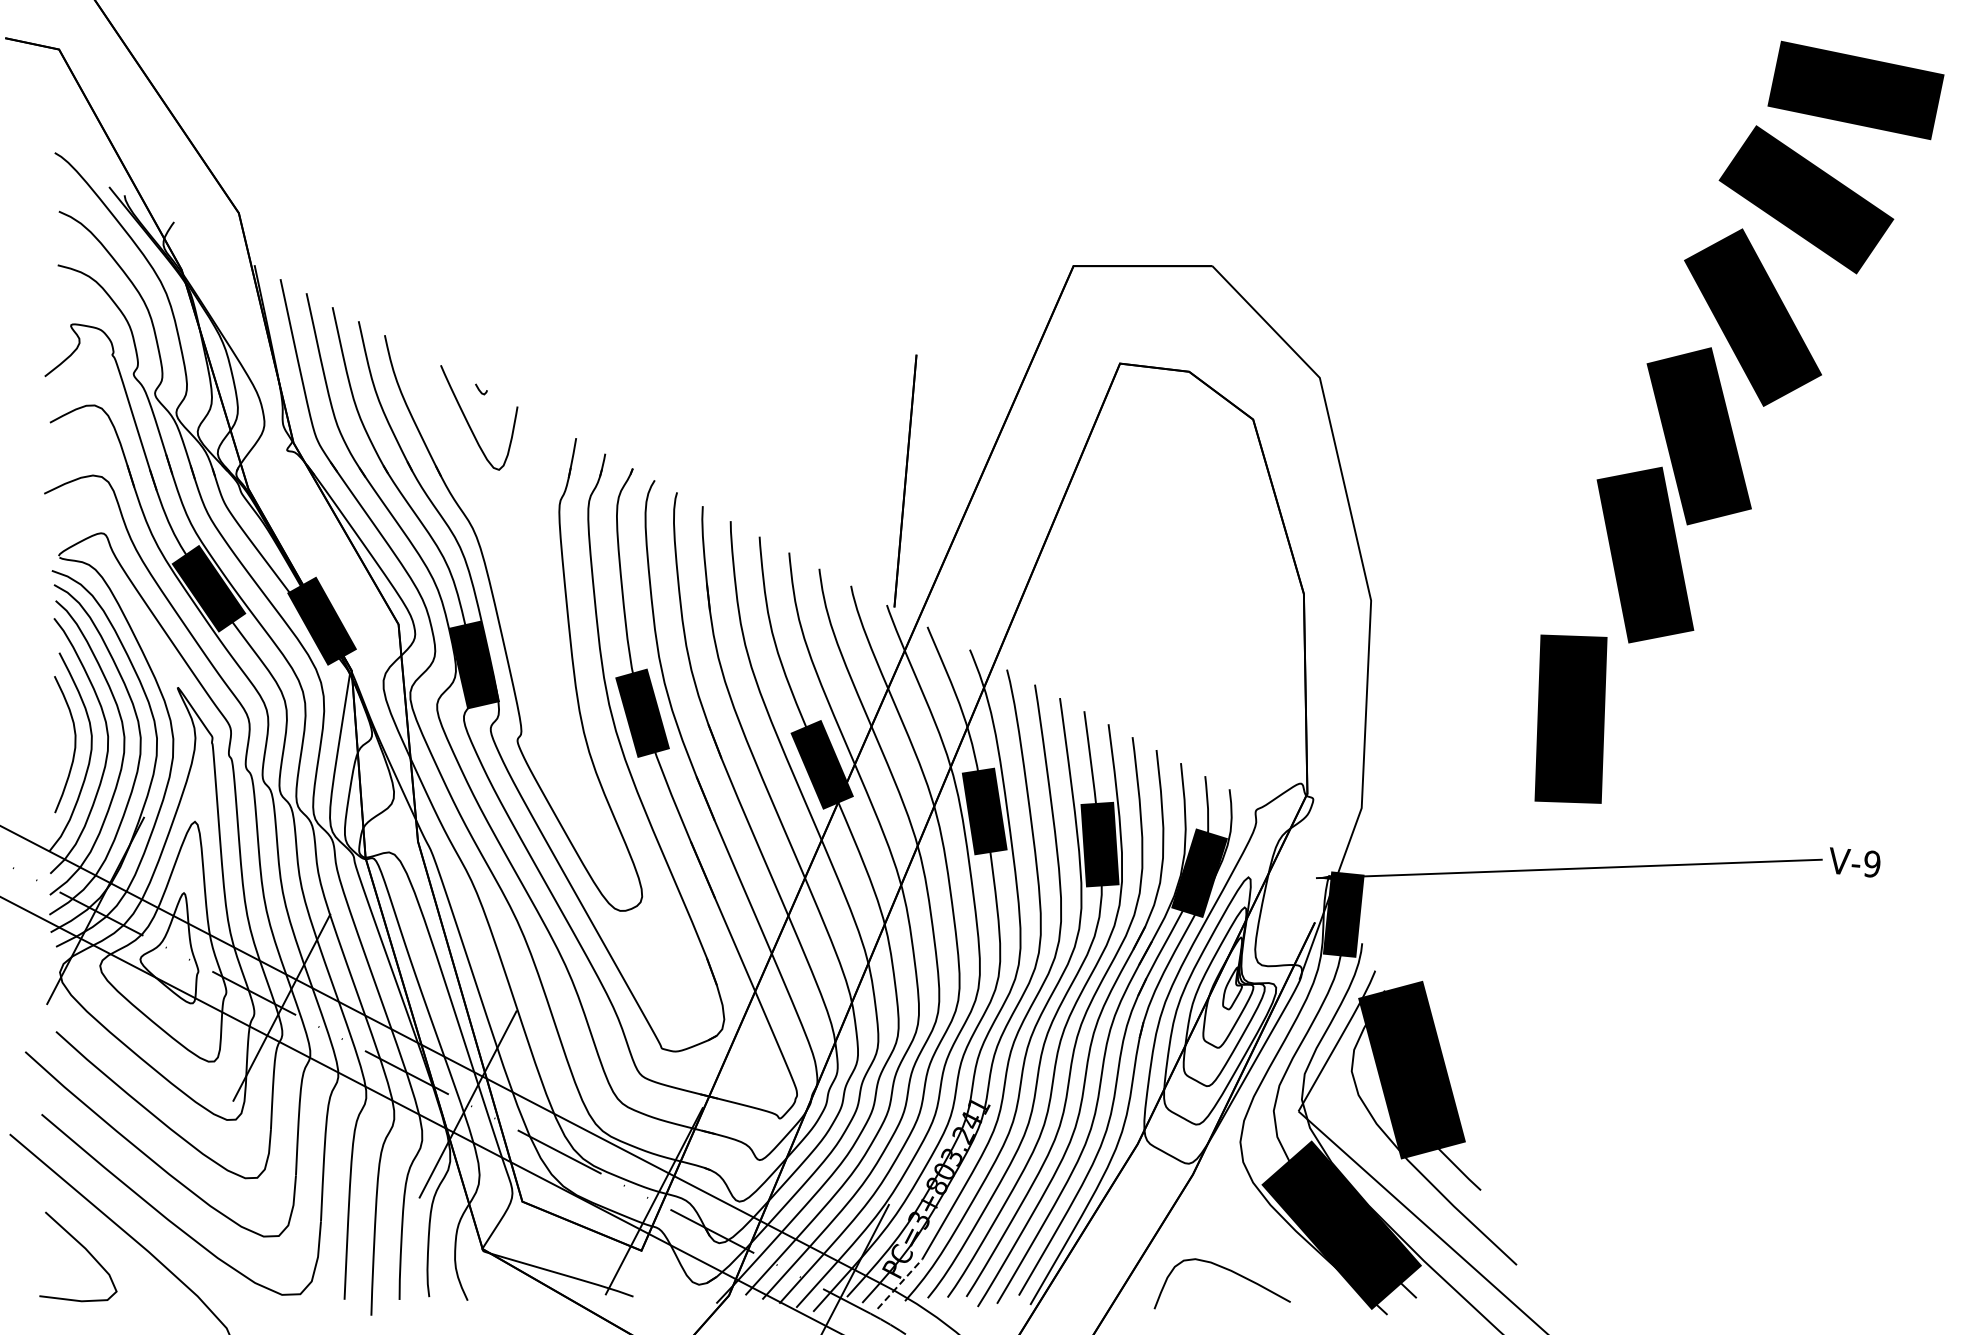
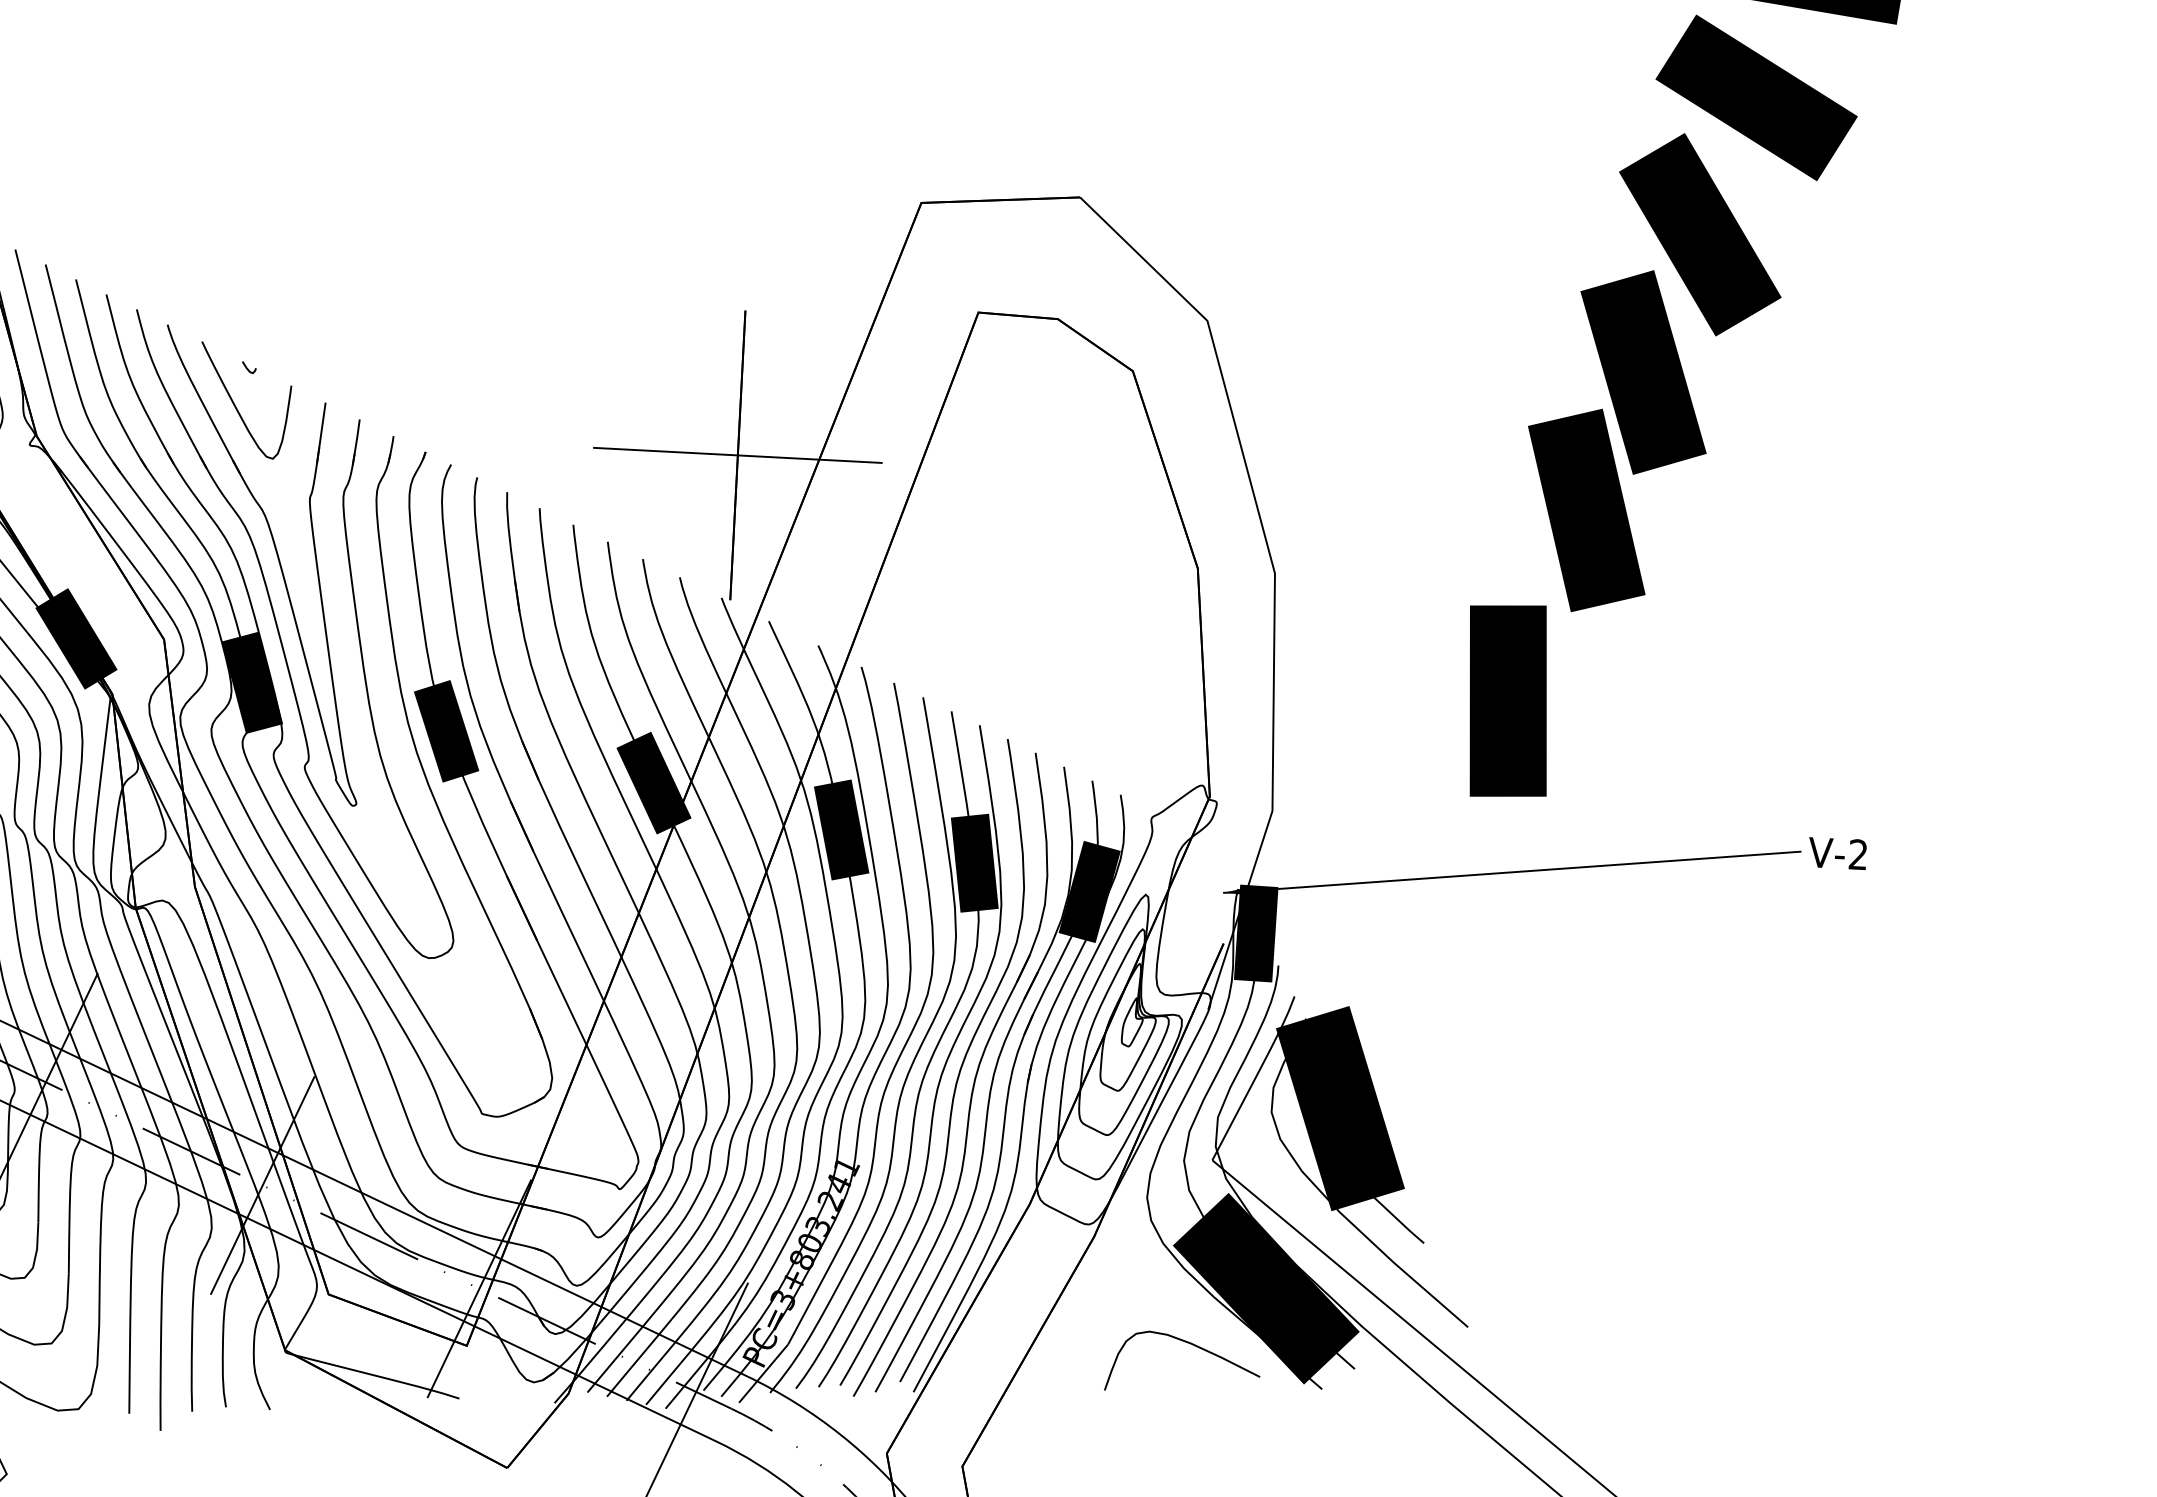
line: (905, 481) -> (737, 455), added
part: (500, 559) -> (278, 561), added
text: (1871, 863) -> (1857, 854), V-9 -> V-2
curve: (1227, 1270) -> (1186, 1343), moved
line: (900, 1283) -> (764, 1372), dashed -> solid

